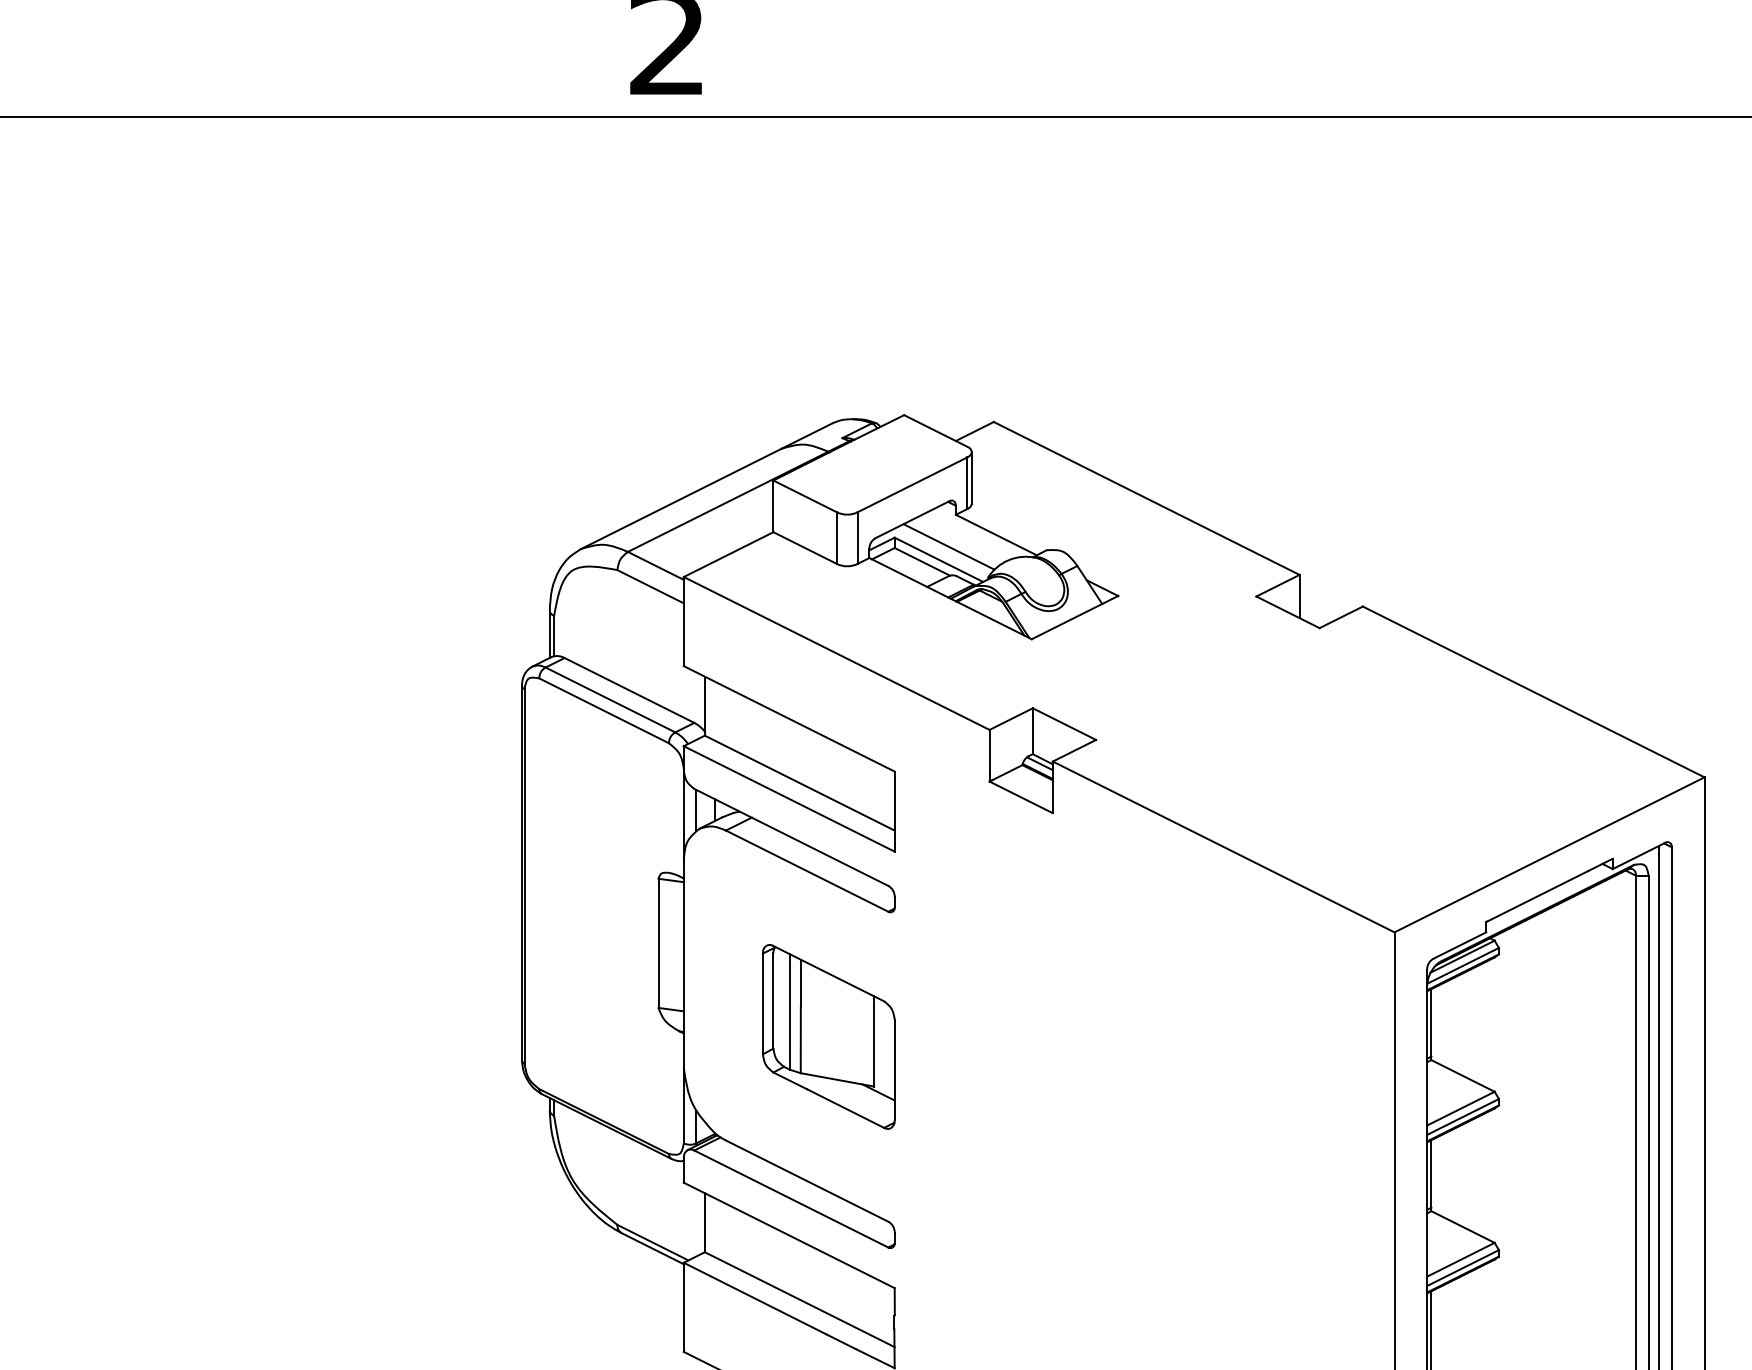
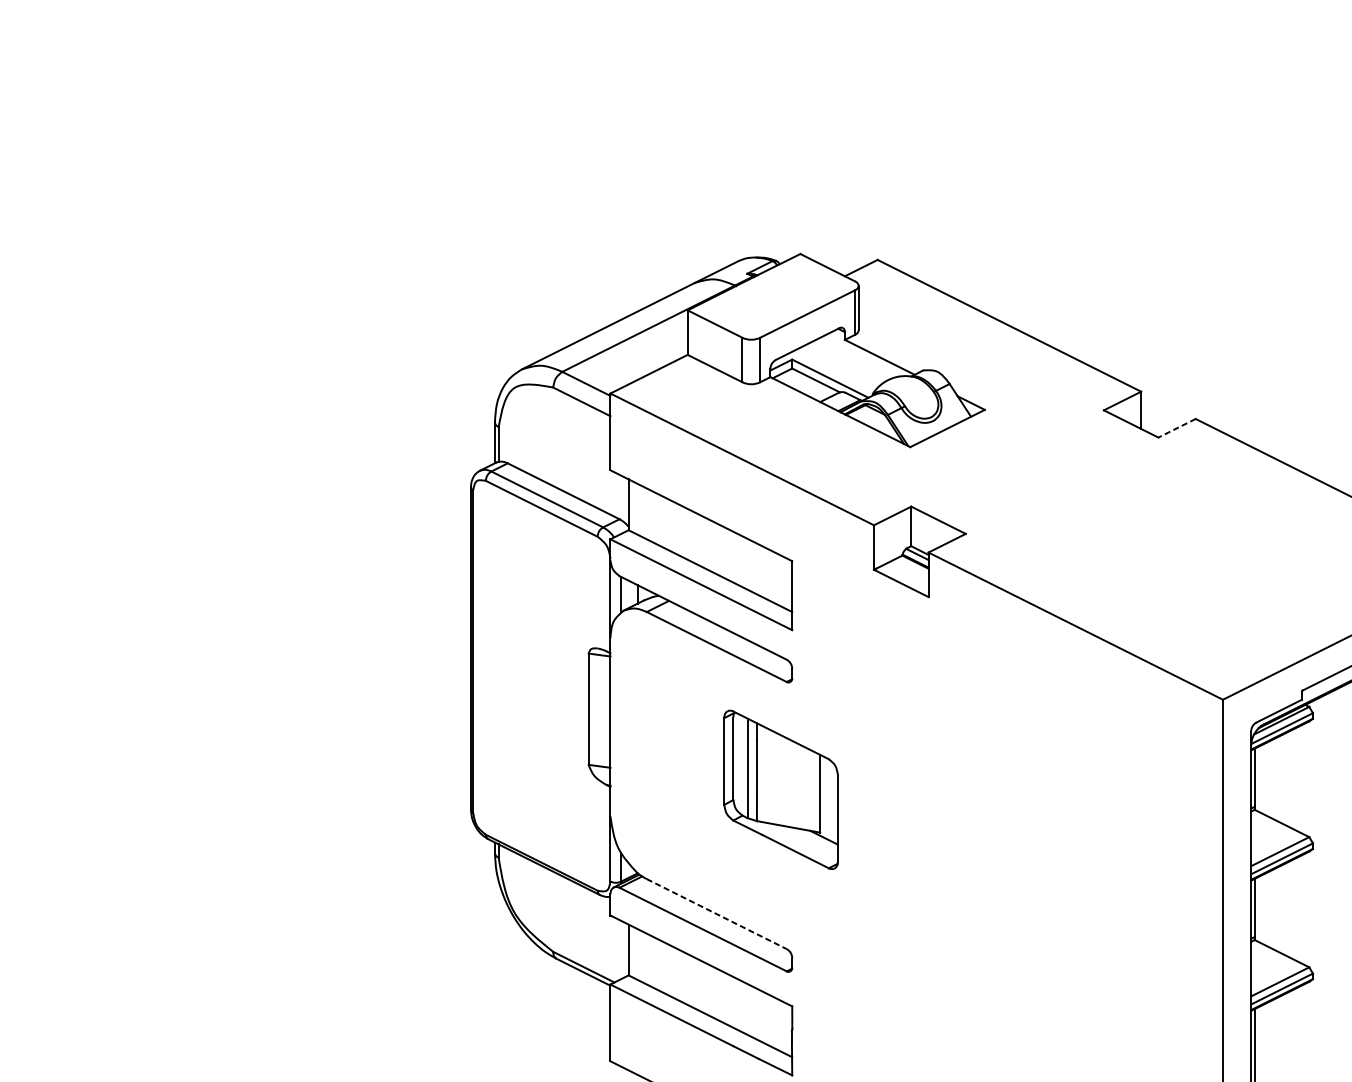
line: (948, 546) -> (838, 367), removed
line: (1340, 617) -> (1176, 428), solid -> dashed
part: (828, 1036) -> (780, 789), moved
line: (807, 1181) -> (717, 914), solid -> dashed

